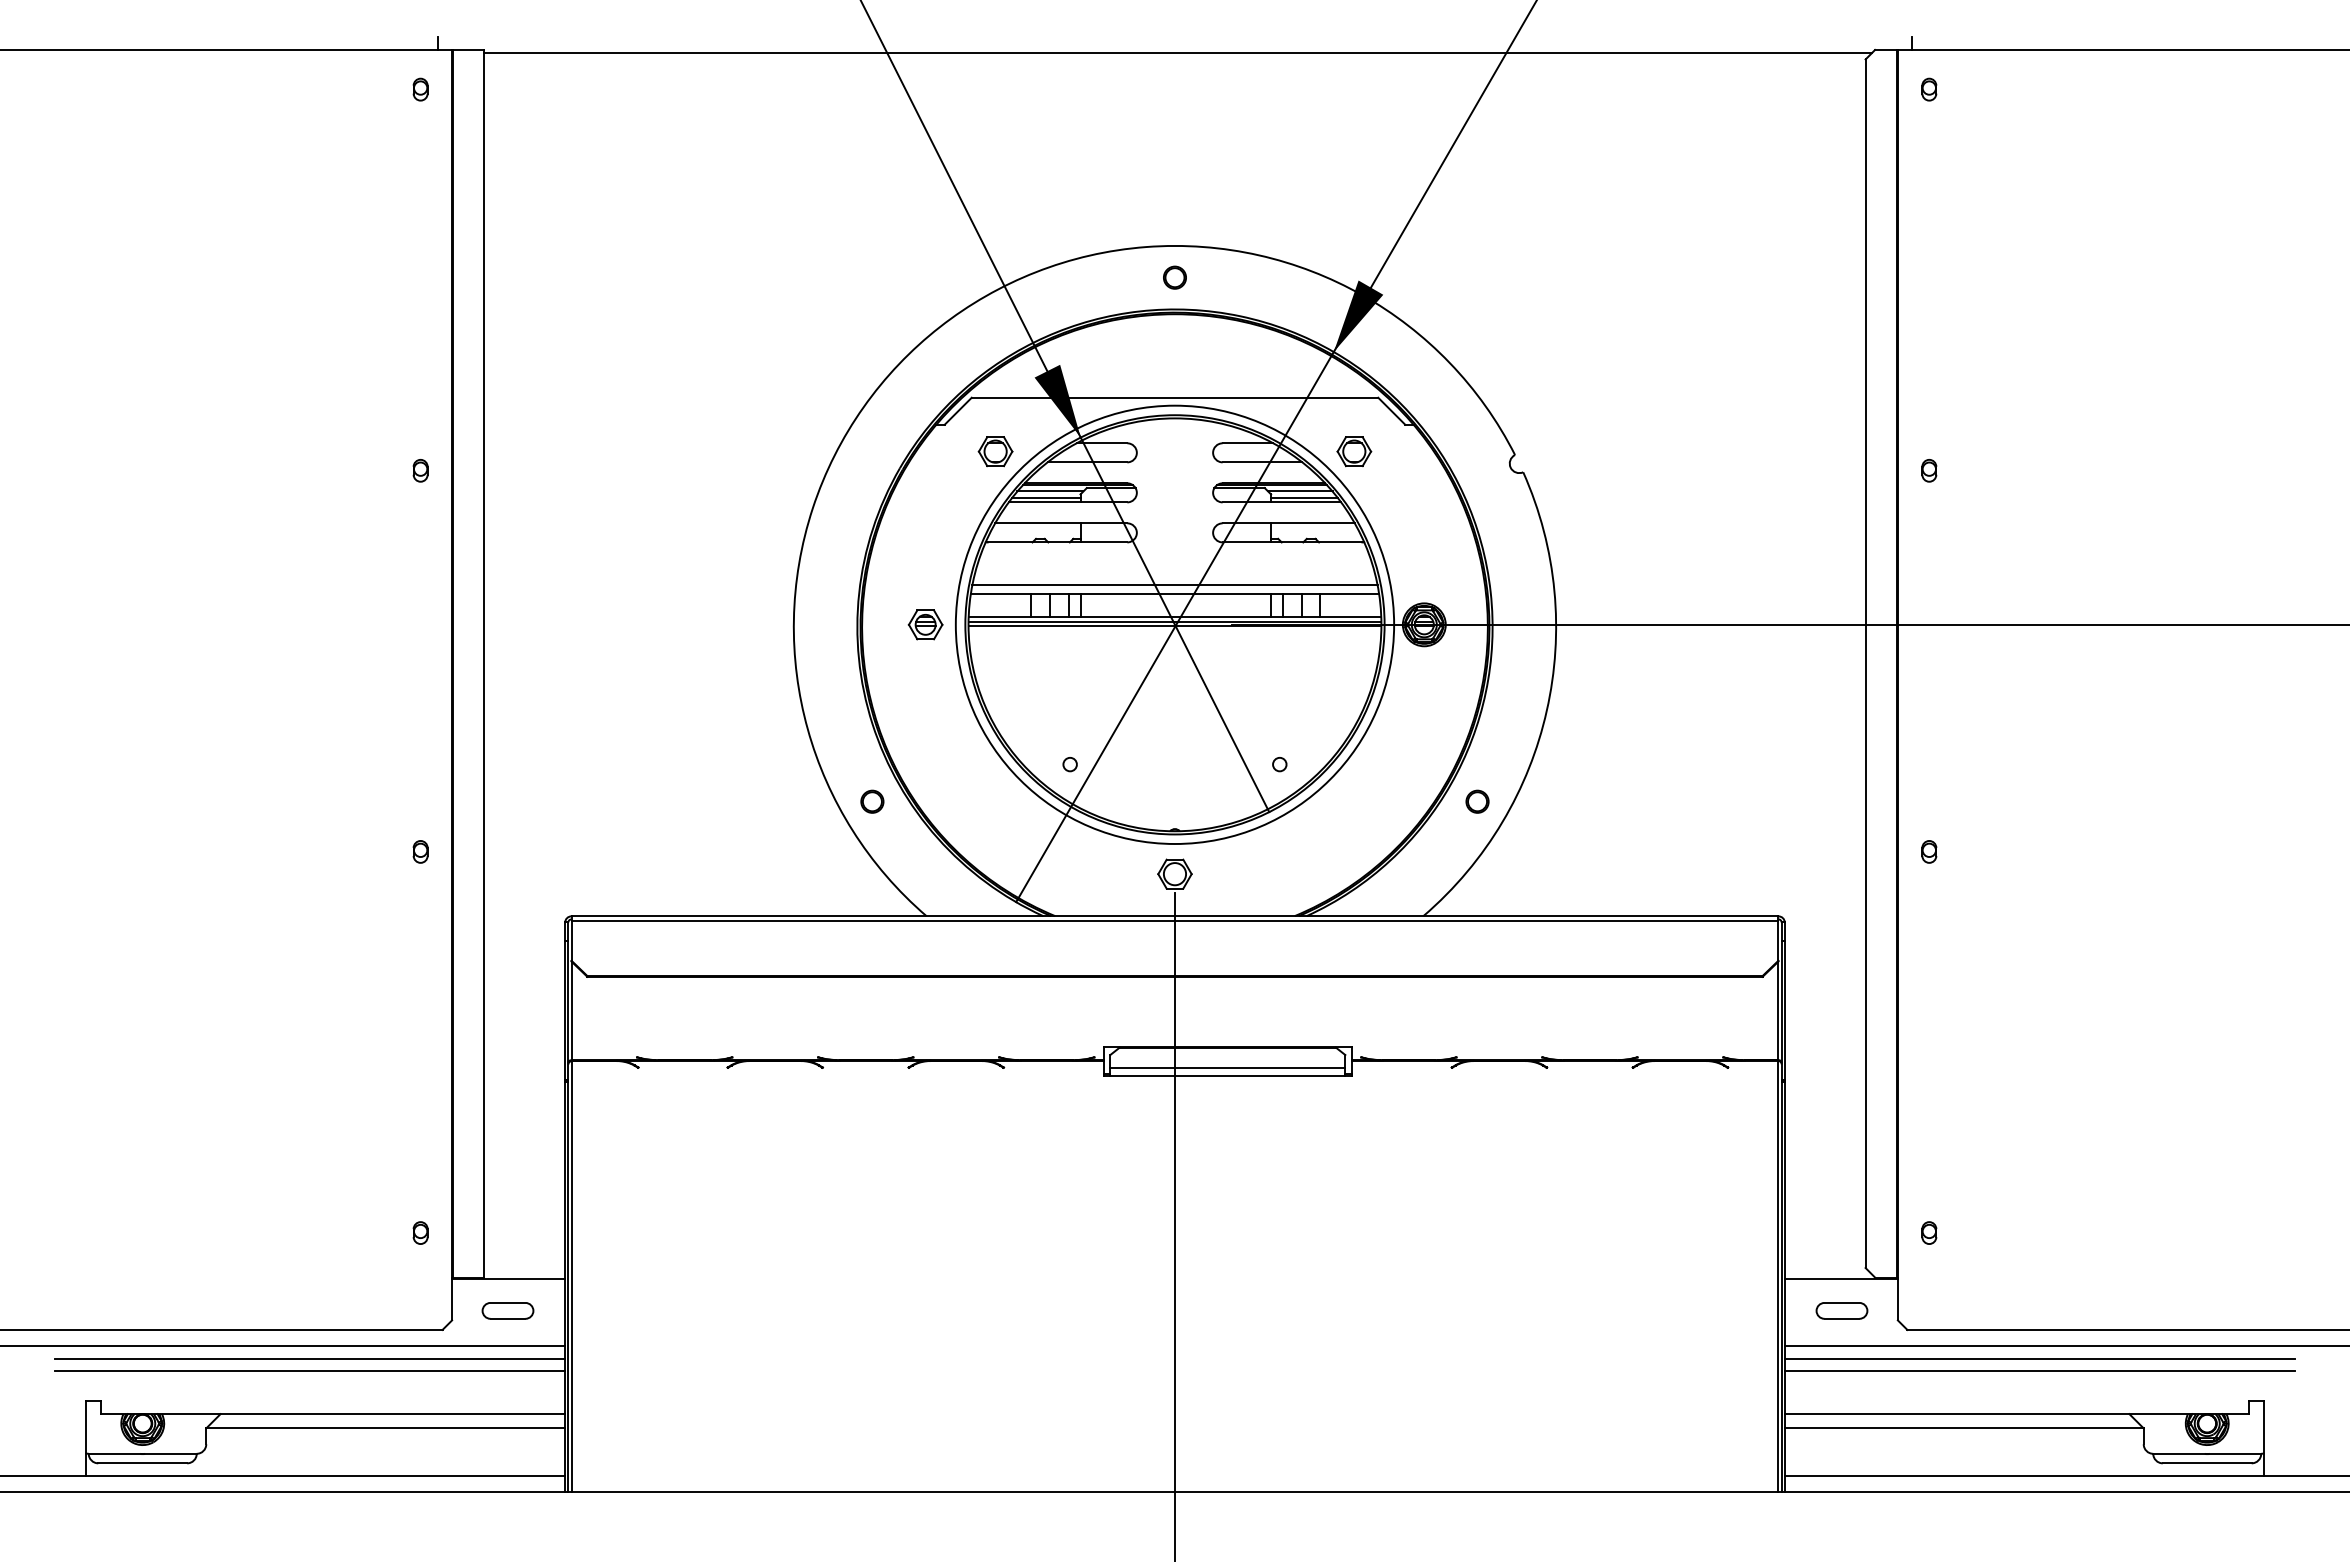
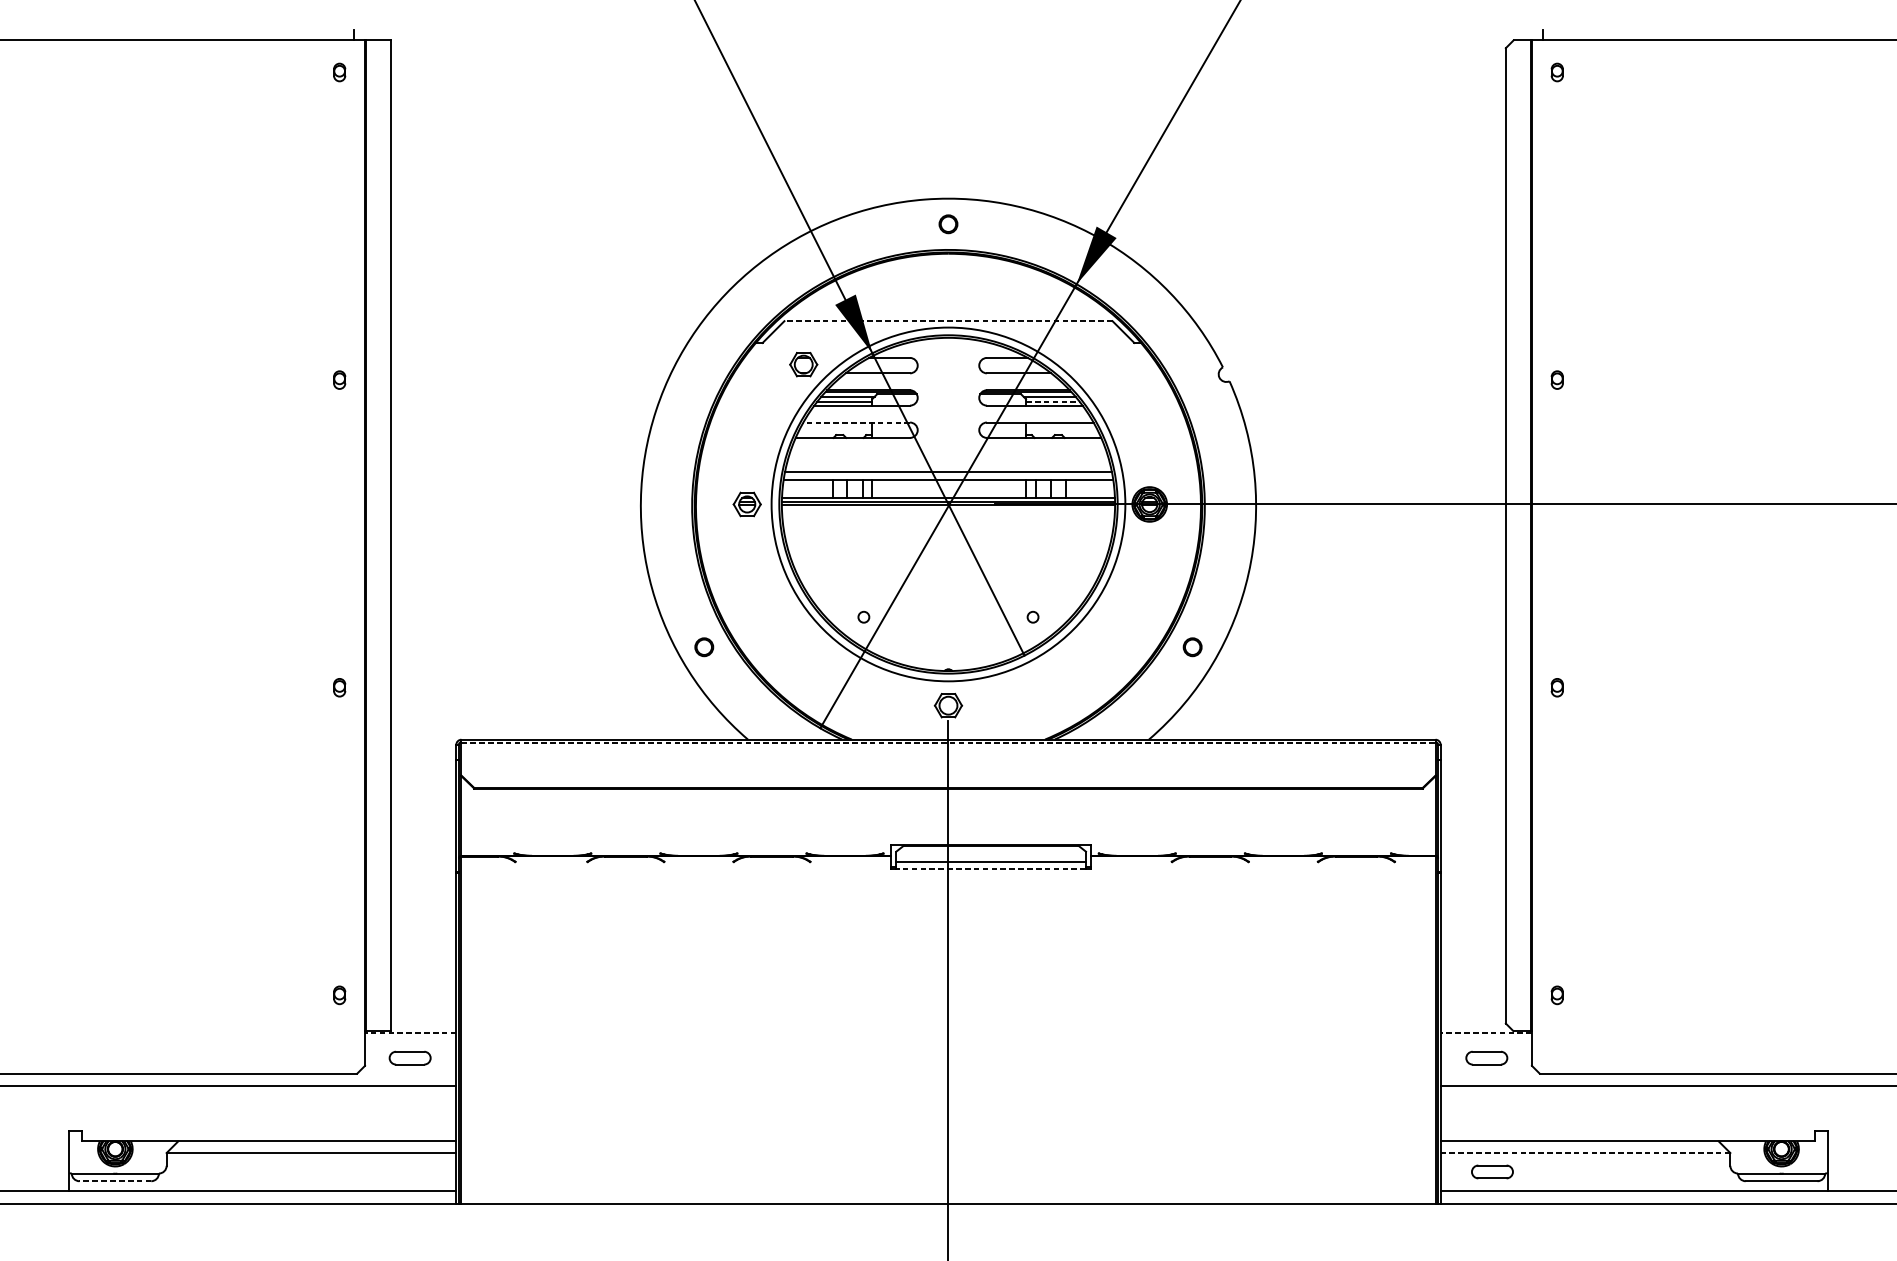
line: (1177, 53) -> (950, 43), removed
line: (1174, 397) -> (948, 320), solid -> dashed
part: (1354, 451) -> (1093, 364), removed
line: (1304, 497) -> (1053, 401), solid -> dashed
line: (1060, 523) -> (856, 422), solid -> dashed
line: (1175, 920) -> (948, 743), solid -> dashed
line: (1227, 1076) -> (990, 868), solid -> dashed
line: (508, 1279) -> (410, 1032), solid -> dashed
line: (1841, 1279) -> (1486, 1032), solid -> dashed
line: (310, 1358) -> (250, 1096), removed
line: (2039, 1358) -> (1646, 1096), removed
line: (310, 1371) -> (250, 1107), removed
line: (2039, 1371) -> (1646, 1107), removed
line: (1963, 1428) -> (1584, 1153), solid -> dashed
part: (1848, 1451) -> (1492, 1171), added
line: (142, 1463) -> (115, 1181), solid -> dashed

